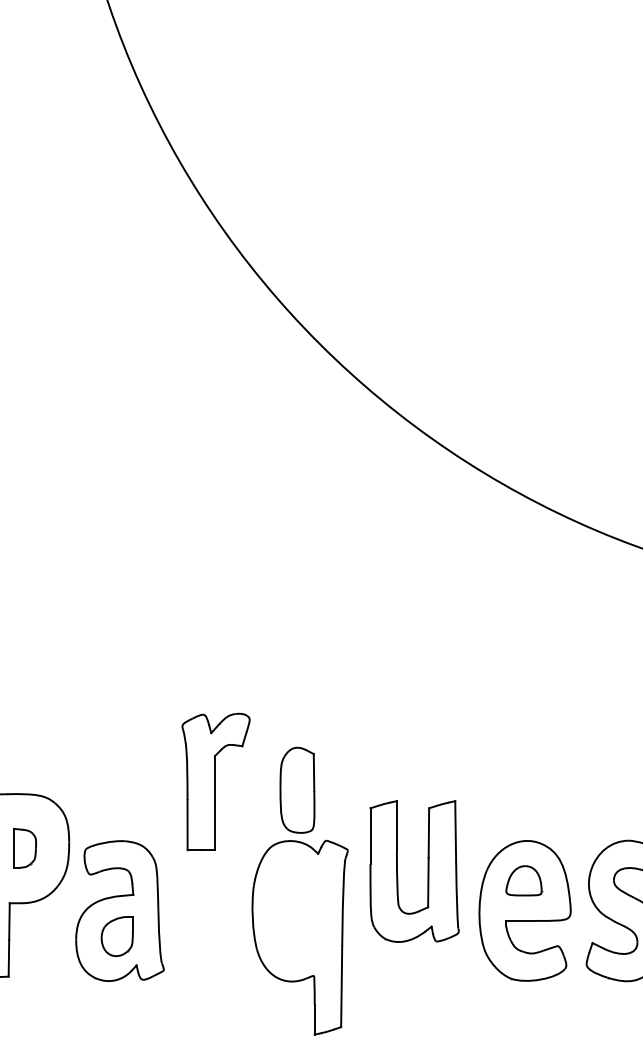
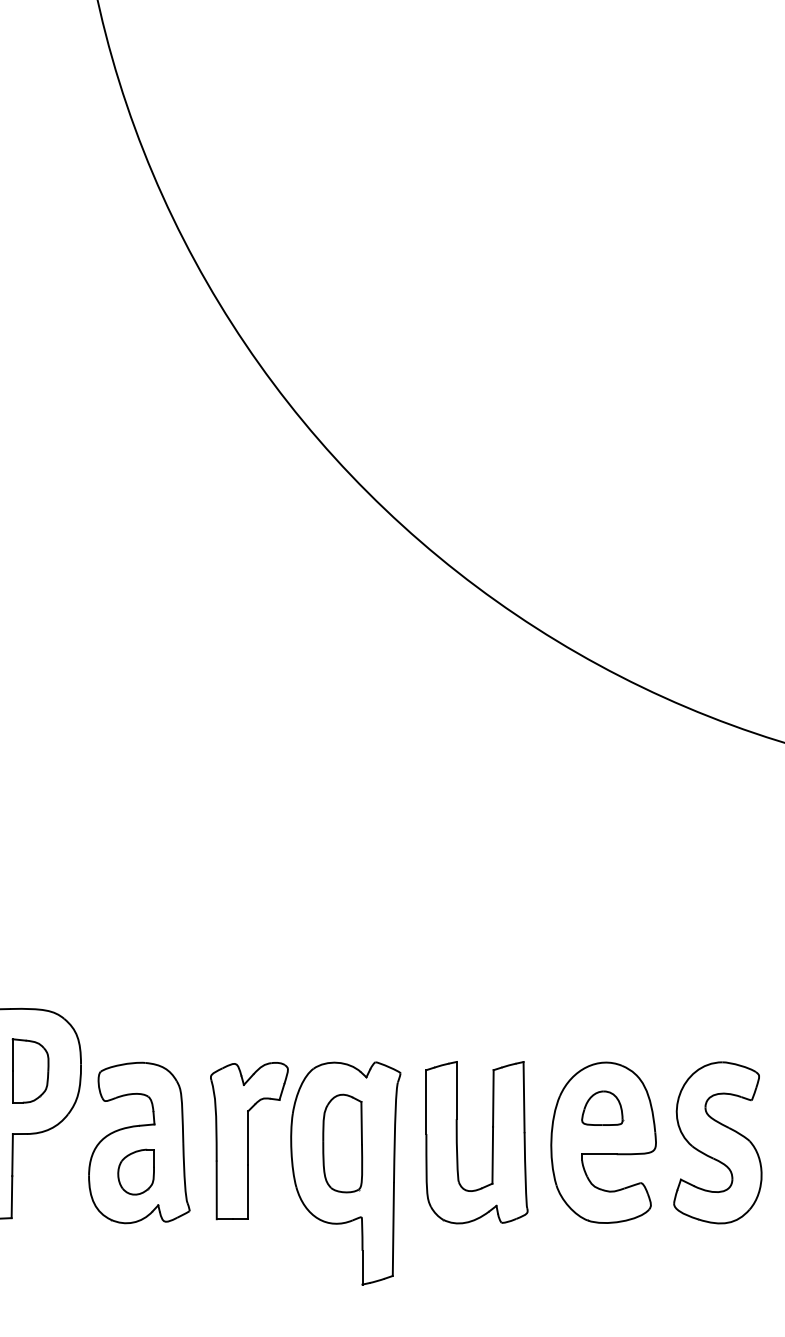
part: (216, 782) -> (249, 1141), moved
part: (297, 790) -> (342, 1143), moved
part: (25, 847) -> (30, 1070), size x1.43
part: (428, 871) -> (492, 1142), moved

